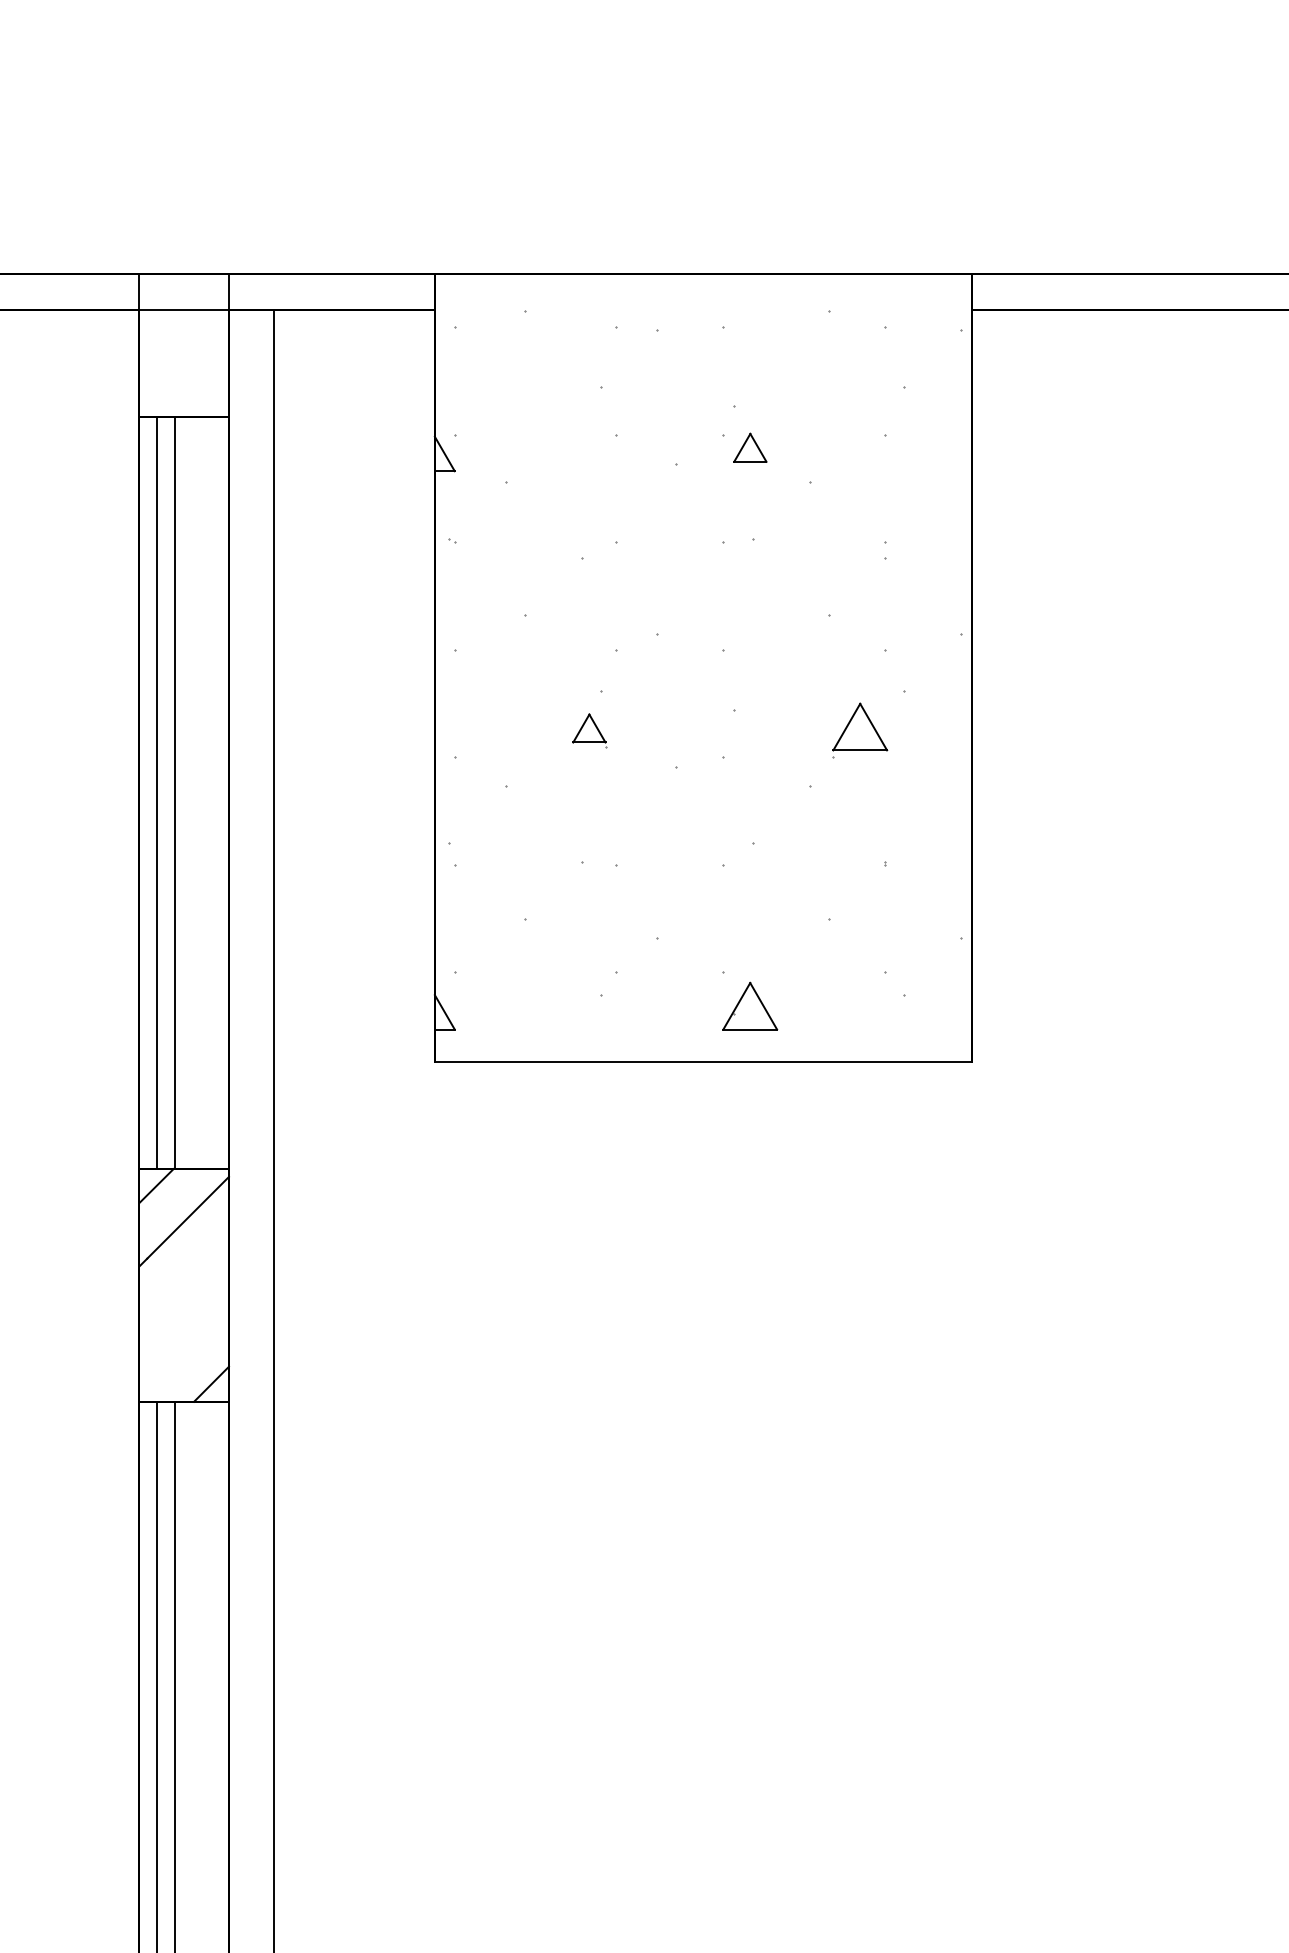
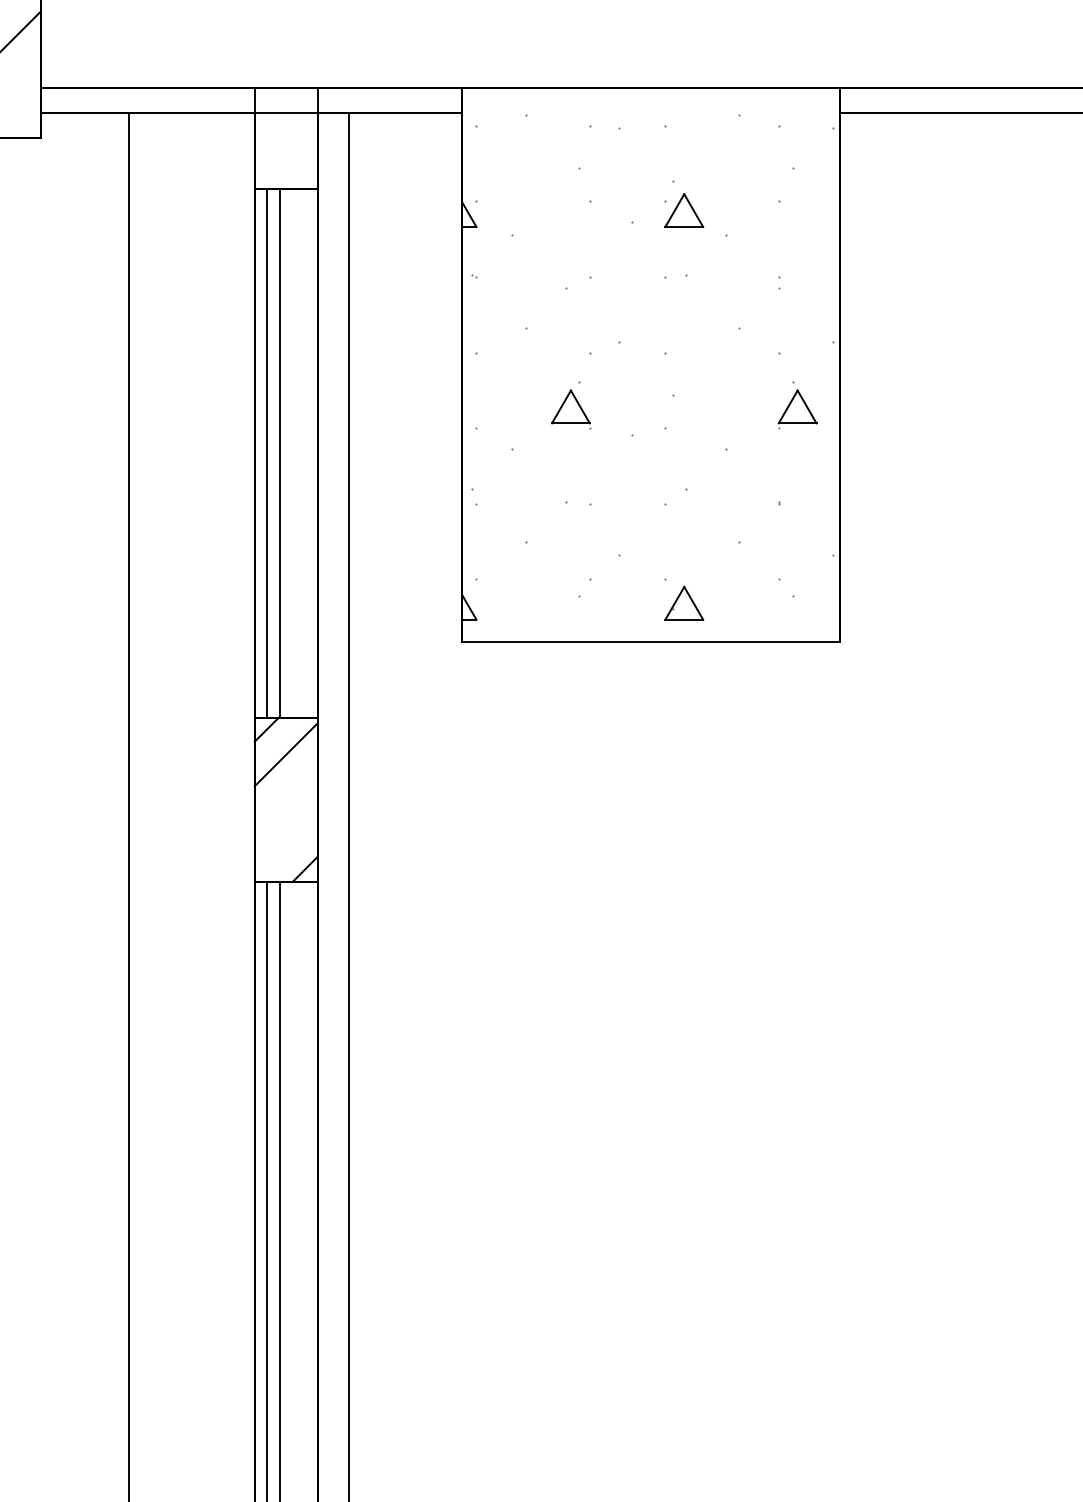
part: (750, 447) -> (684, 210), size x1.67
part: (589, 730) -> (571, 409), size x1.67
part: (860, 730) -> (797, 409), moved

